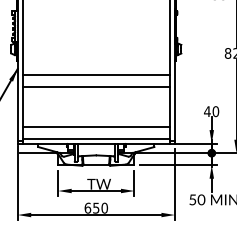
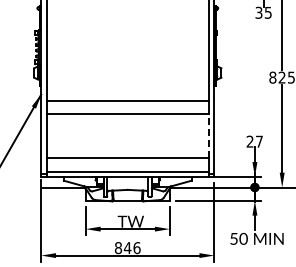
line: (169, 106) -> (208, 136), solid -> dashed
text: (211, 111) -> (254, 141), 40 -> 27
text: (96, 208) -> (127, 248), 650 -> 846

